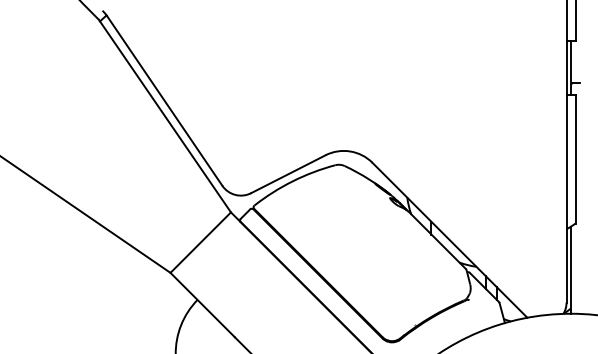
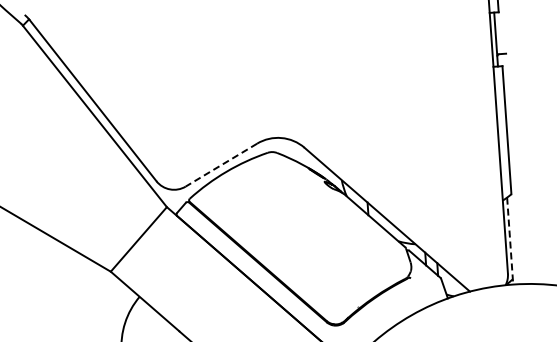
line: (288, 174) -> (221, 165), solid -> dashed
line: (571, 270) -> (510, 241), solid -> dashed

